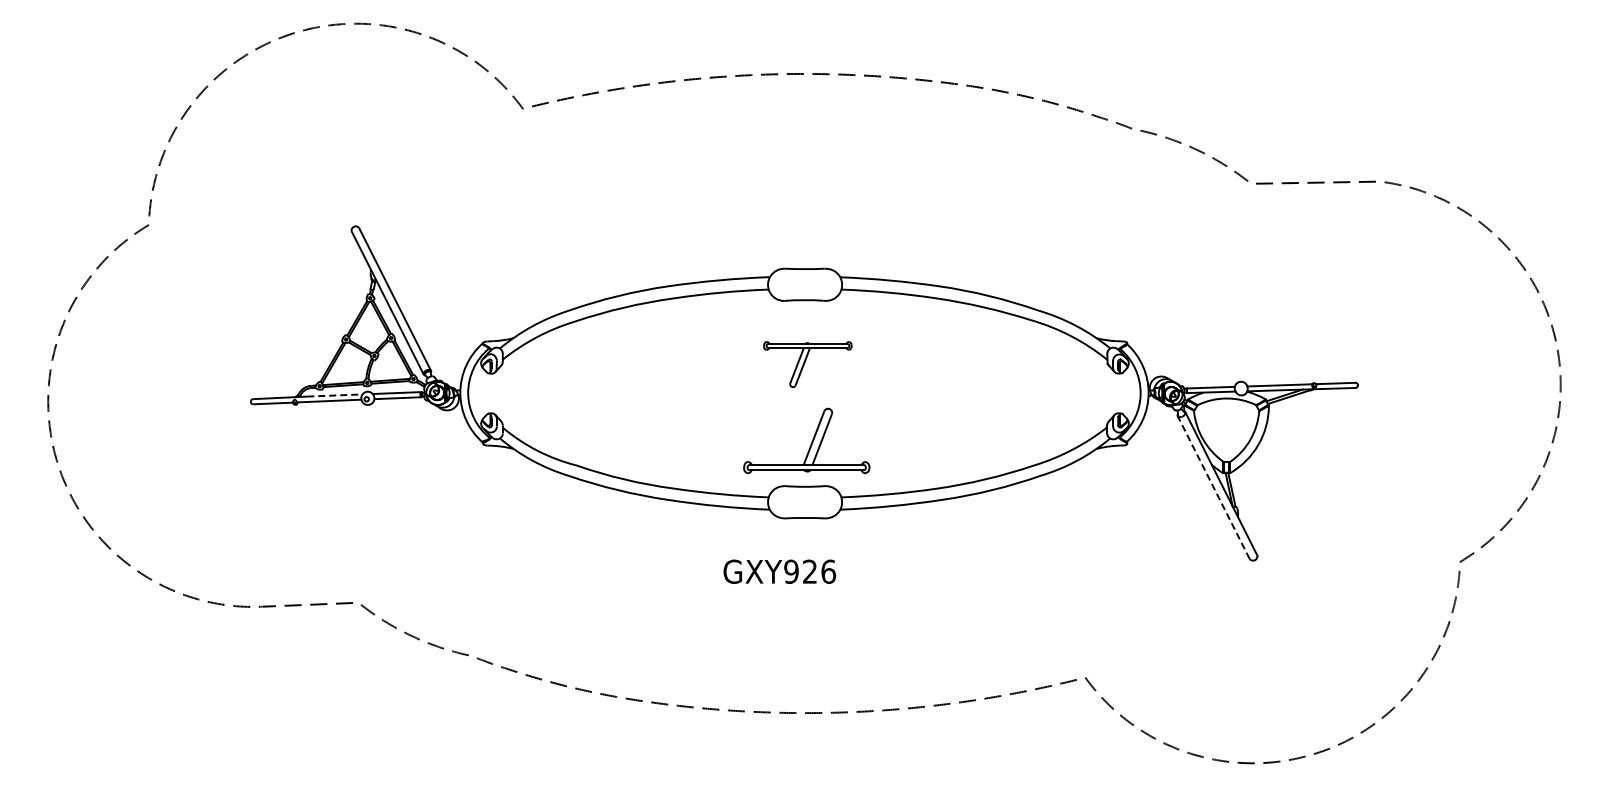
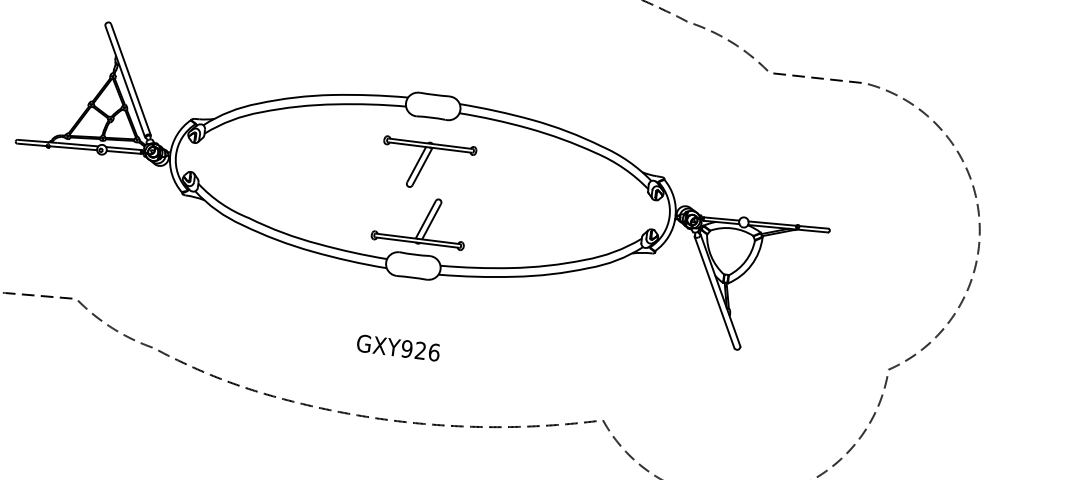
part: (807, 364) -> (427, 165), size x1.43
line: (334, 395) -> (77, 144), dashed -> solid
line: (1213, 487) -> (714, 292), dashed -> solid
text: (779, 571) -> (398, 347), moved

